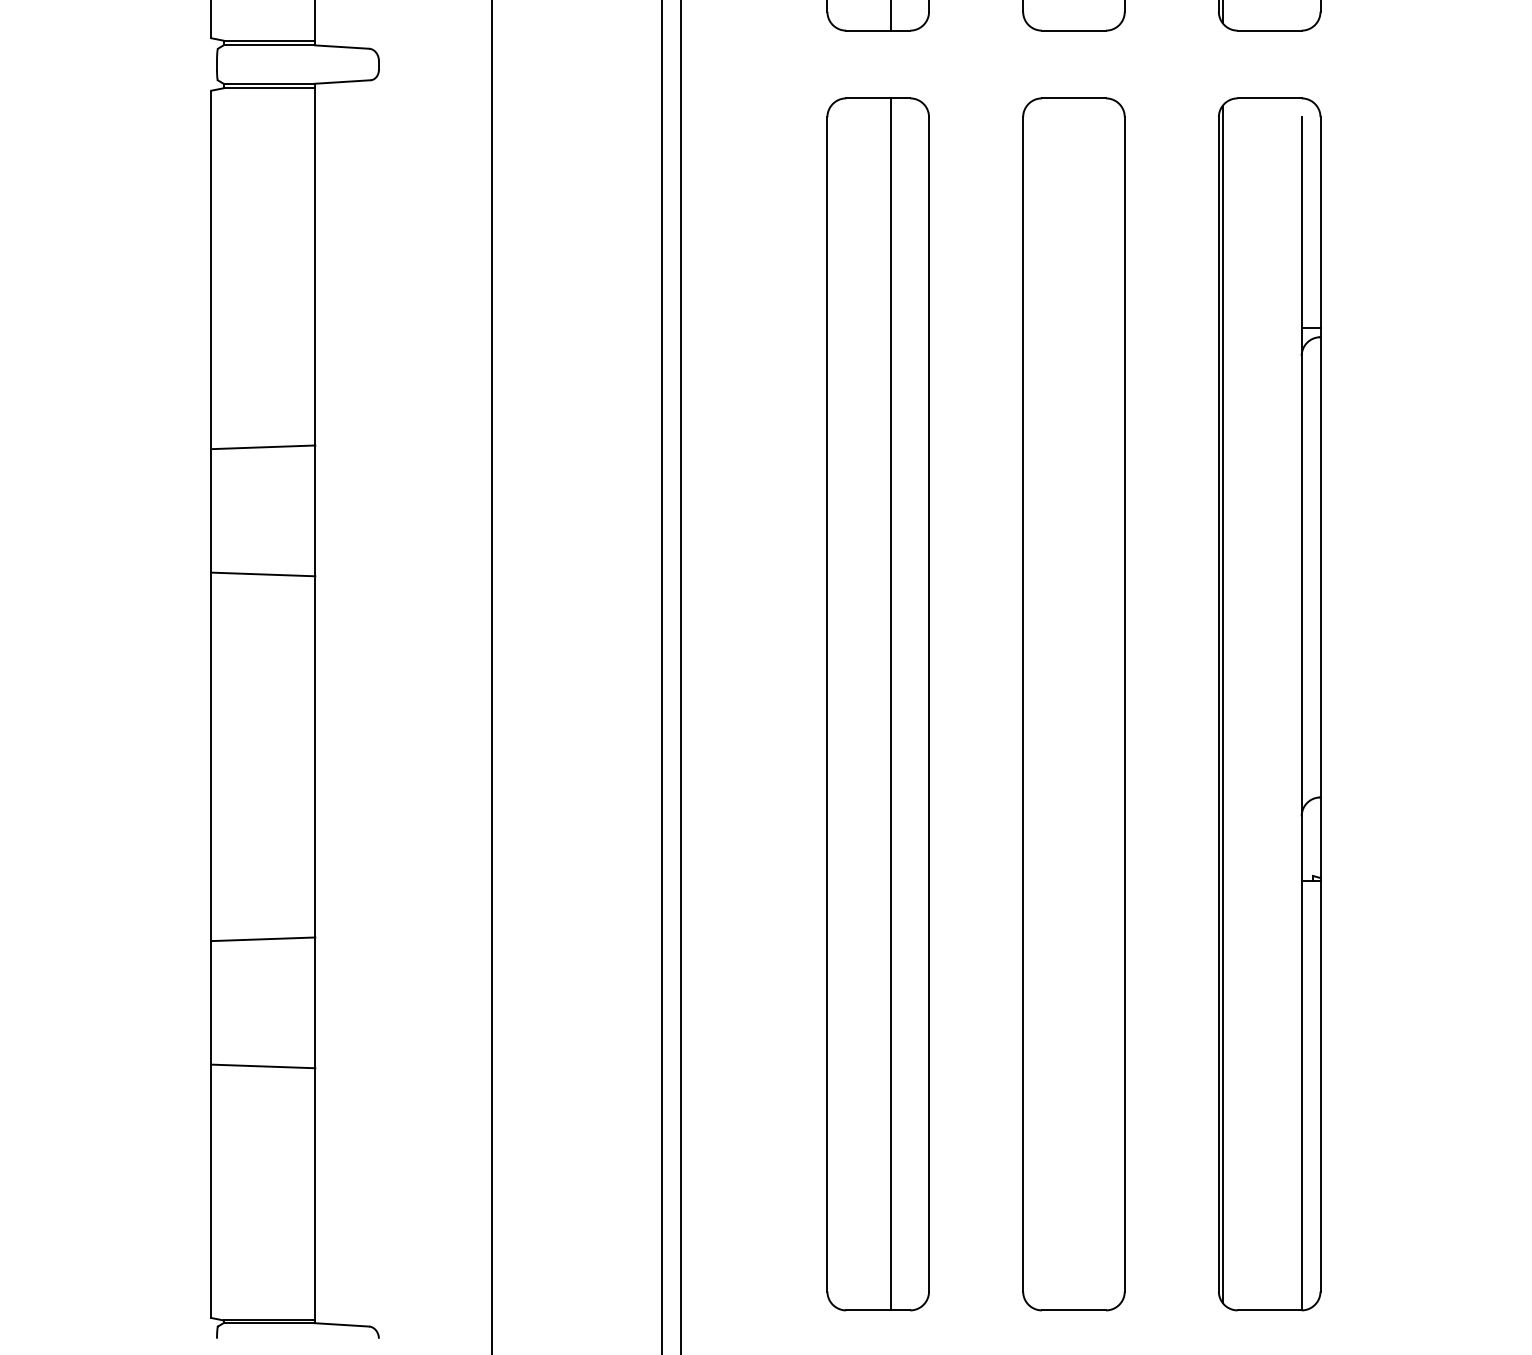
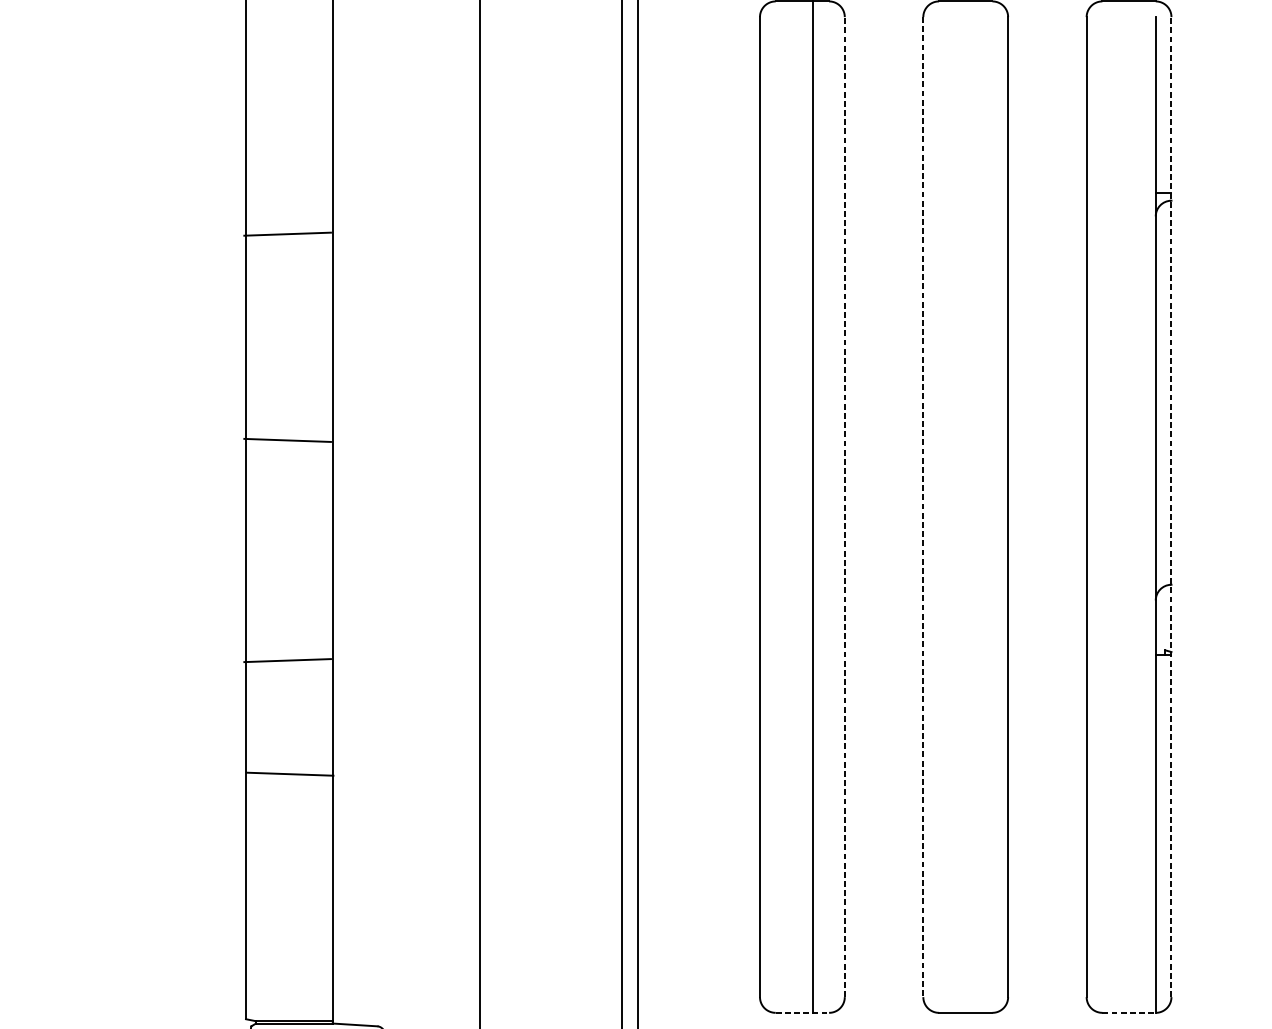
line: (263, 447) -> (287, 234), moved
line: (263, 574) -> (287, 440), moved
line: (929, 703) -> (845, 506), solid -> dashed
line: (1222, 703) -> (1089, 506), removed
line: (1320, 703) -> (1171, 506), solid -> dashed
line: (1023, 704) -> (923, 507), solid -> dashed
line: (263, 939) -> (287, 660), moved
line: (263, 1066) -> (290, 774), moved
line: (878, 1310) -> (802, 1012), solid -> dashed
line: (1269, 1310) -> (1128, 1012), solid -> dashed

